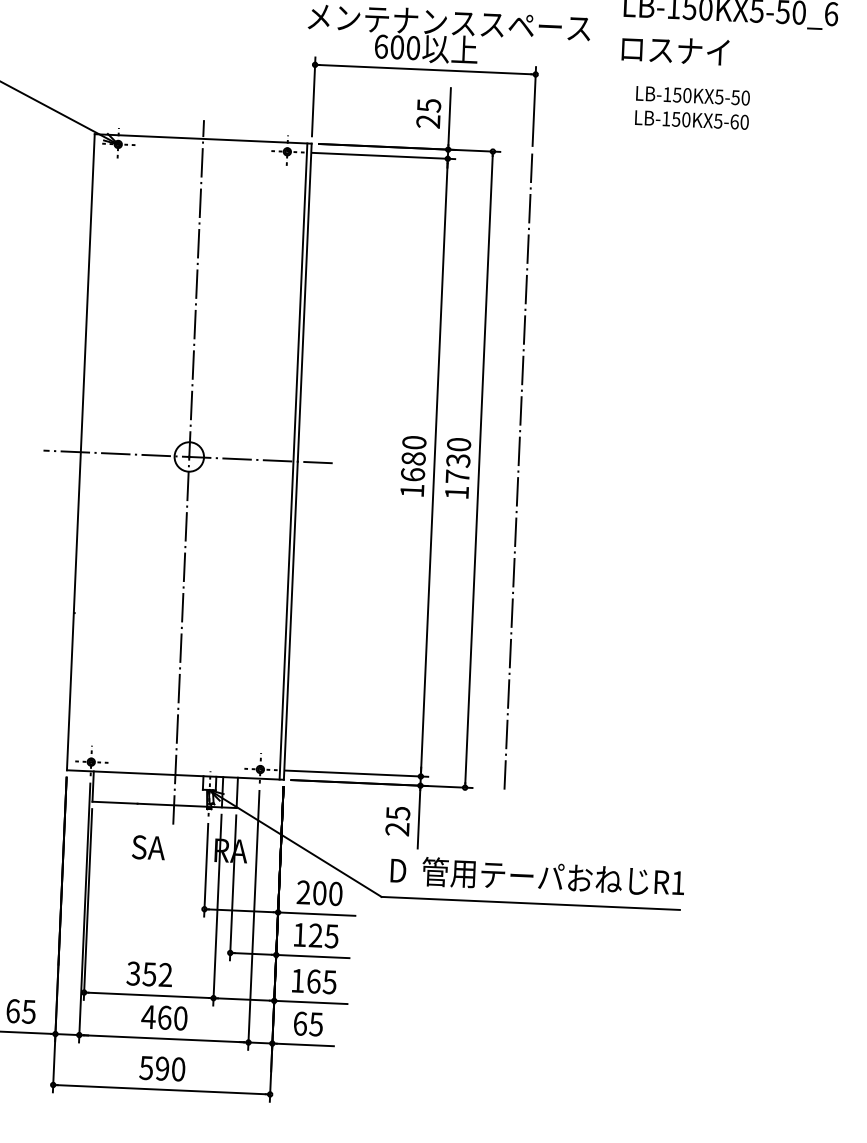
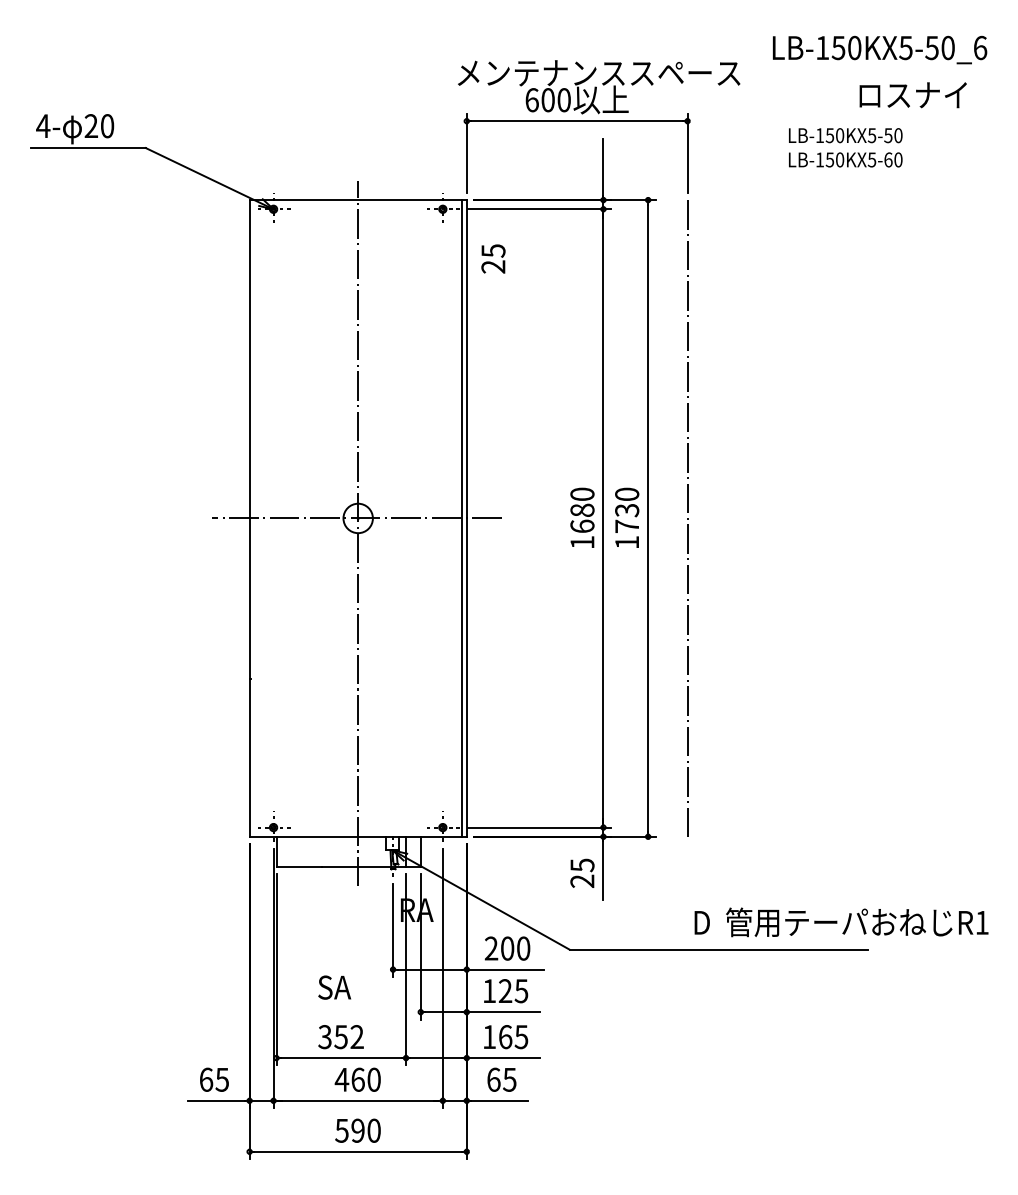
text: (674, 50) -> (912, 95), moved
text: (428, 113) -> (493, 258), moved
text: (148, 847) -> (334, 987), moved
text: (537, 876) -> (841, 922), moved

